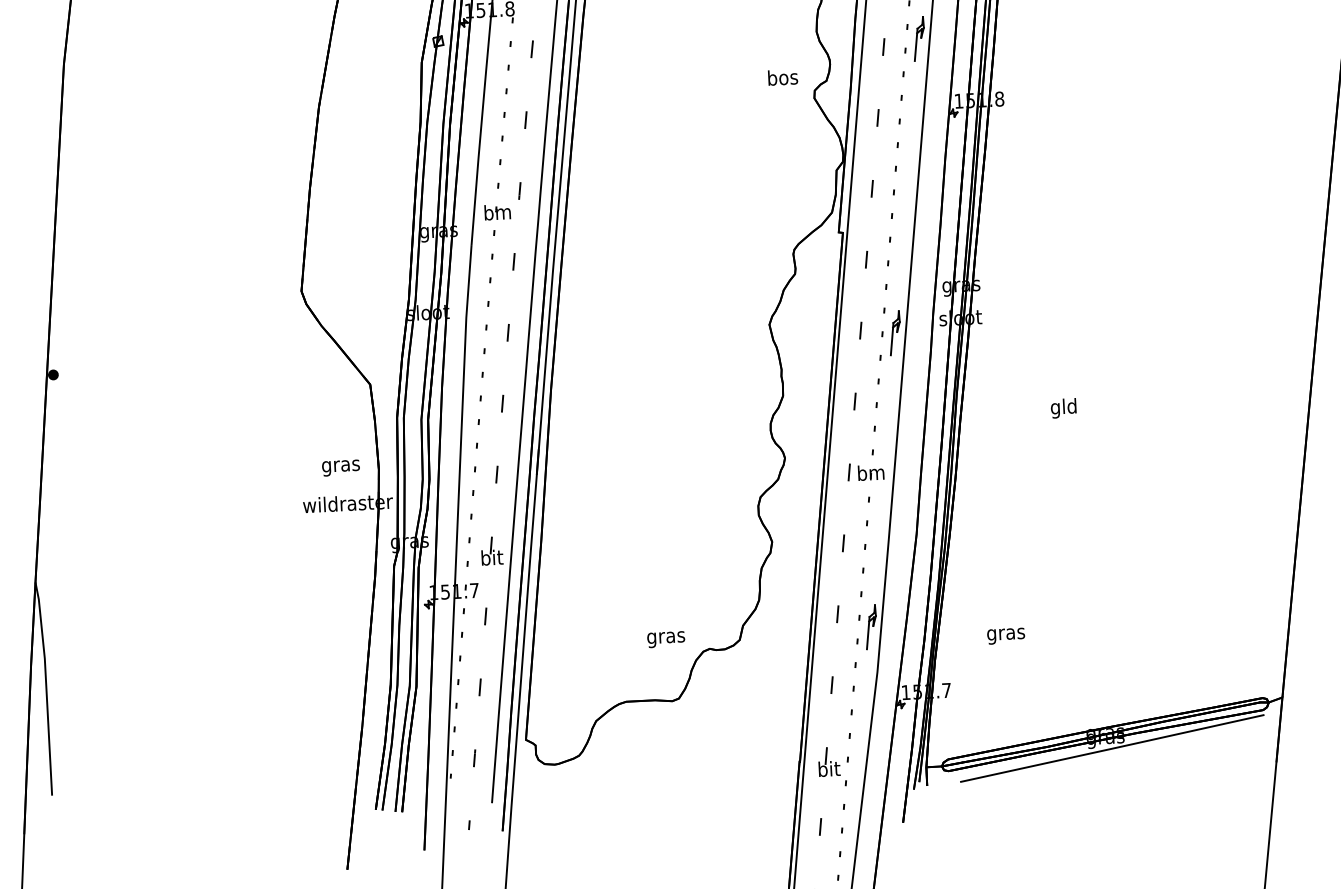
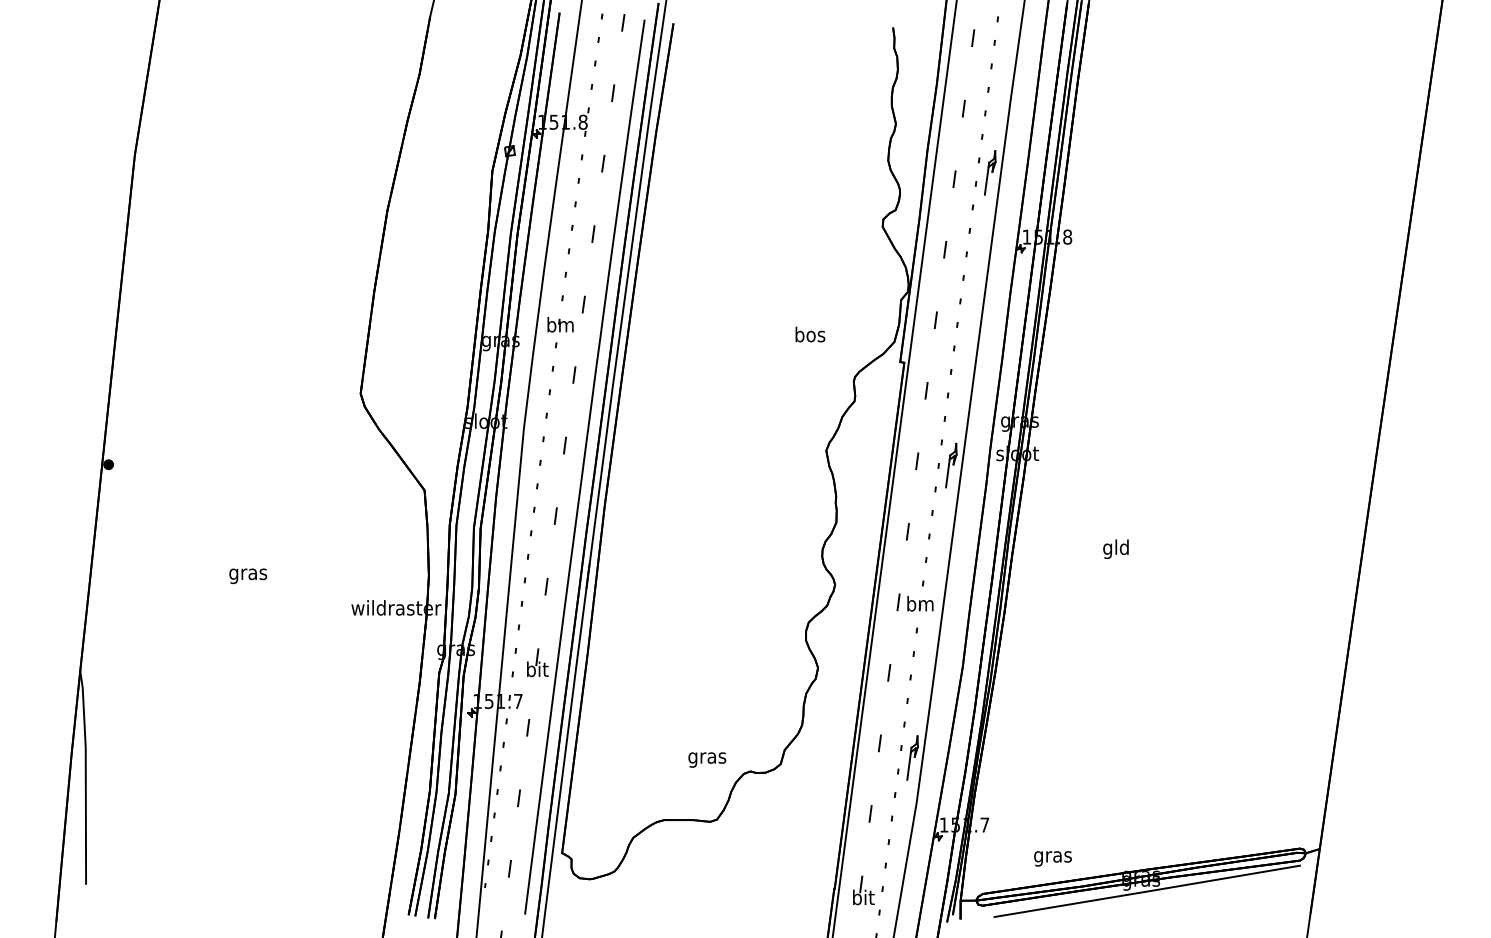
text: (783, 77) -> (810, 334), moved
text: (341, 468) -> (248, 576), moved
text: (1005, 635) -> (1052, 858), moved

